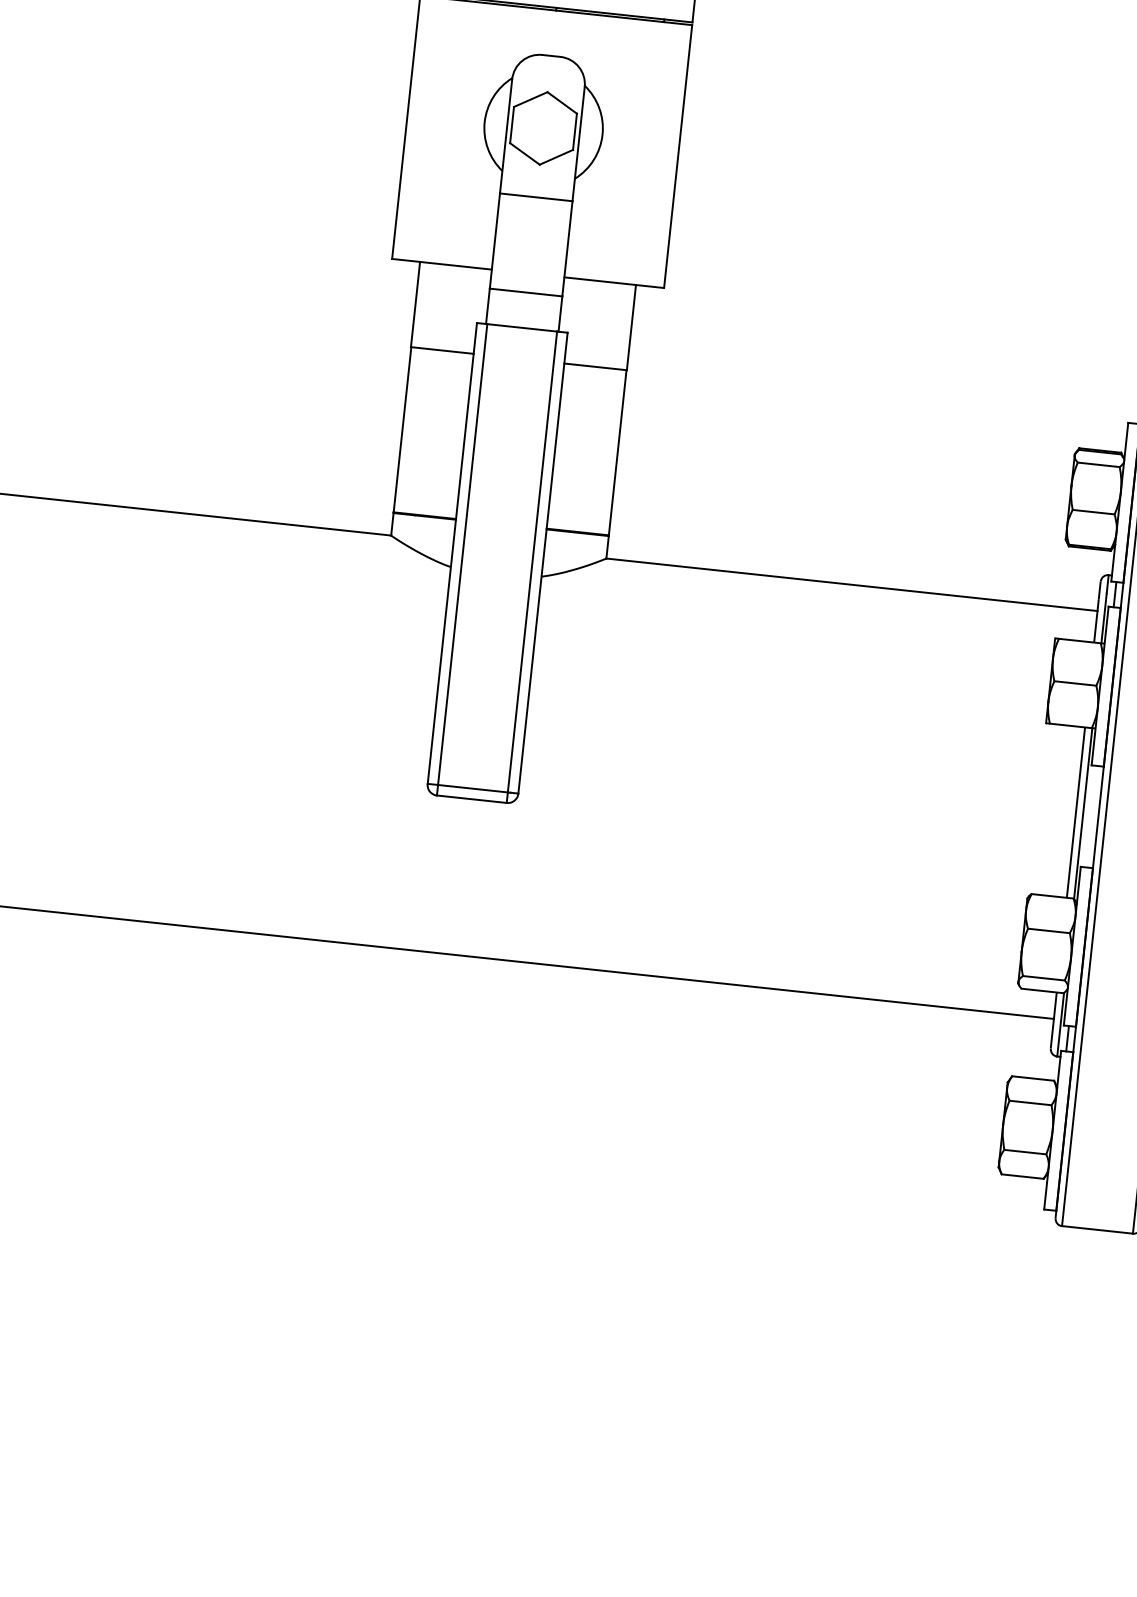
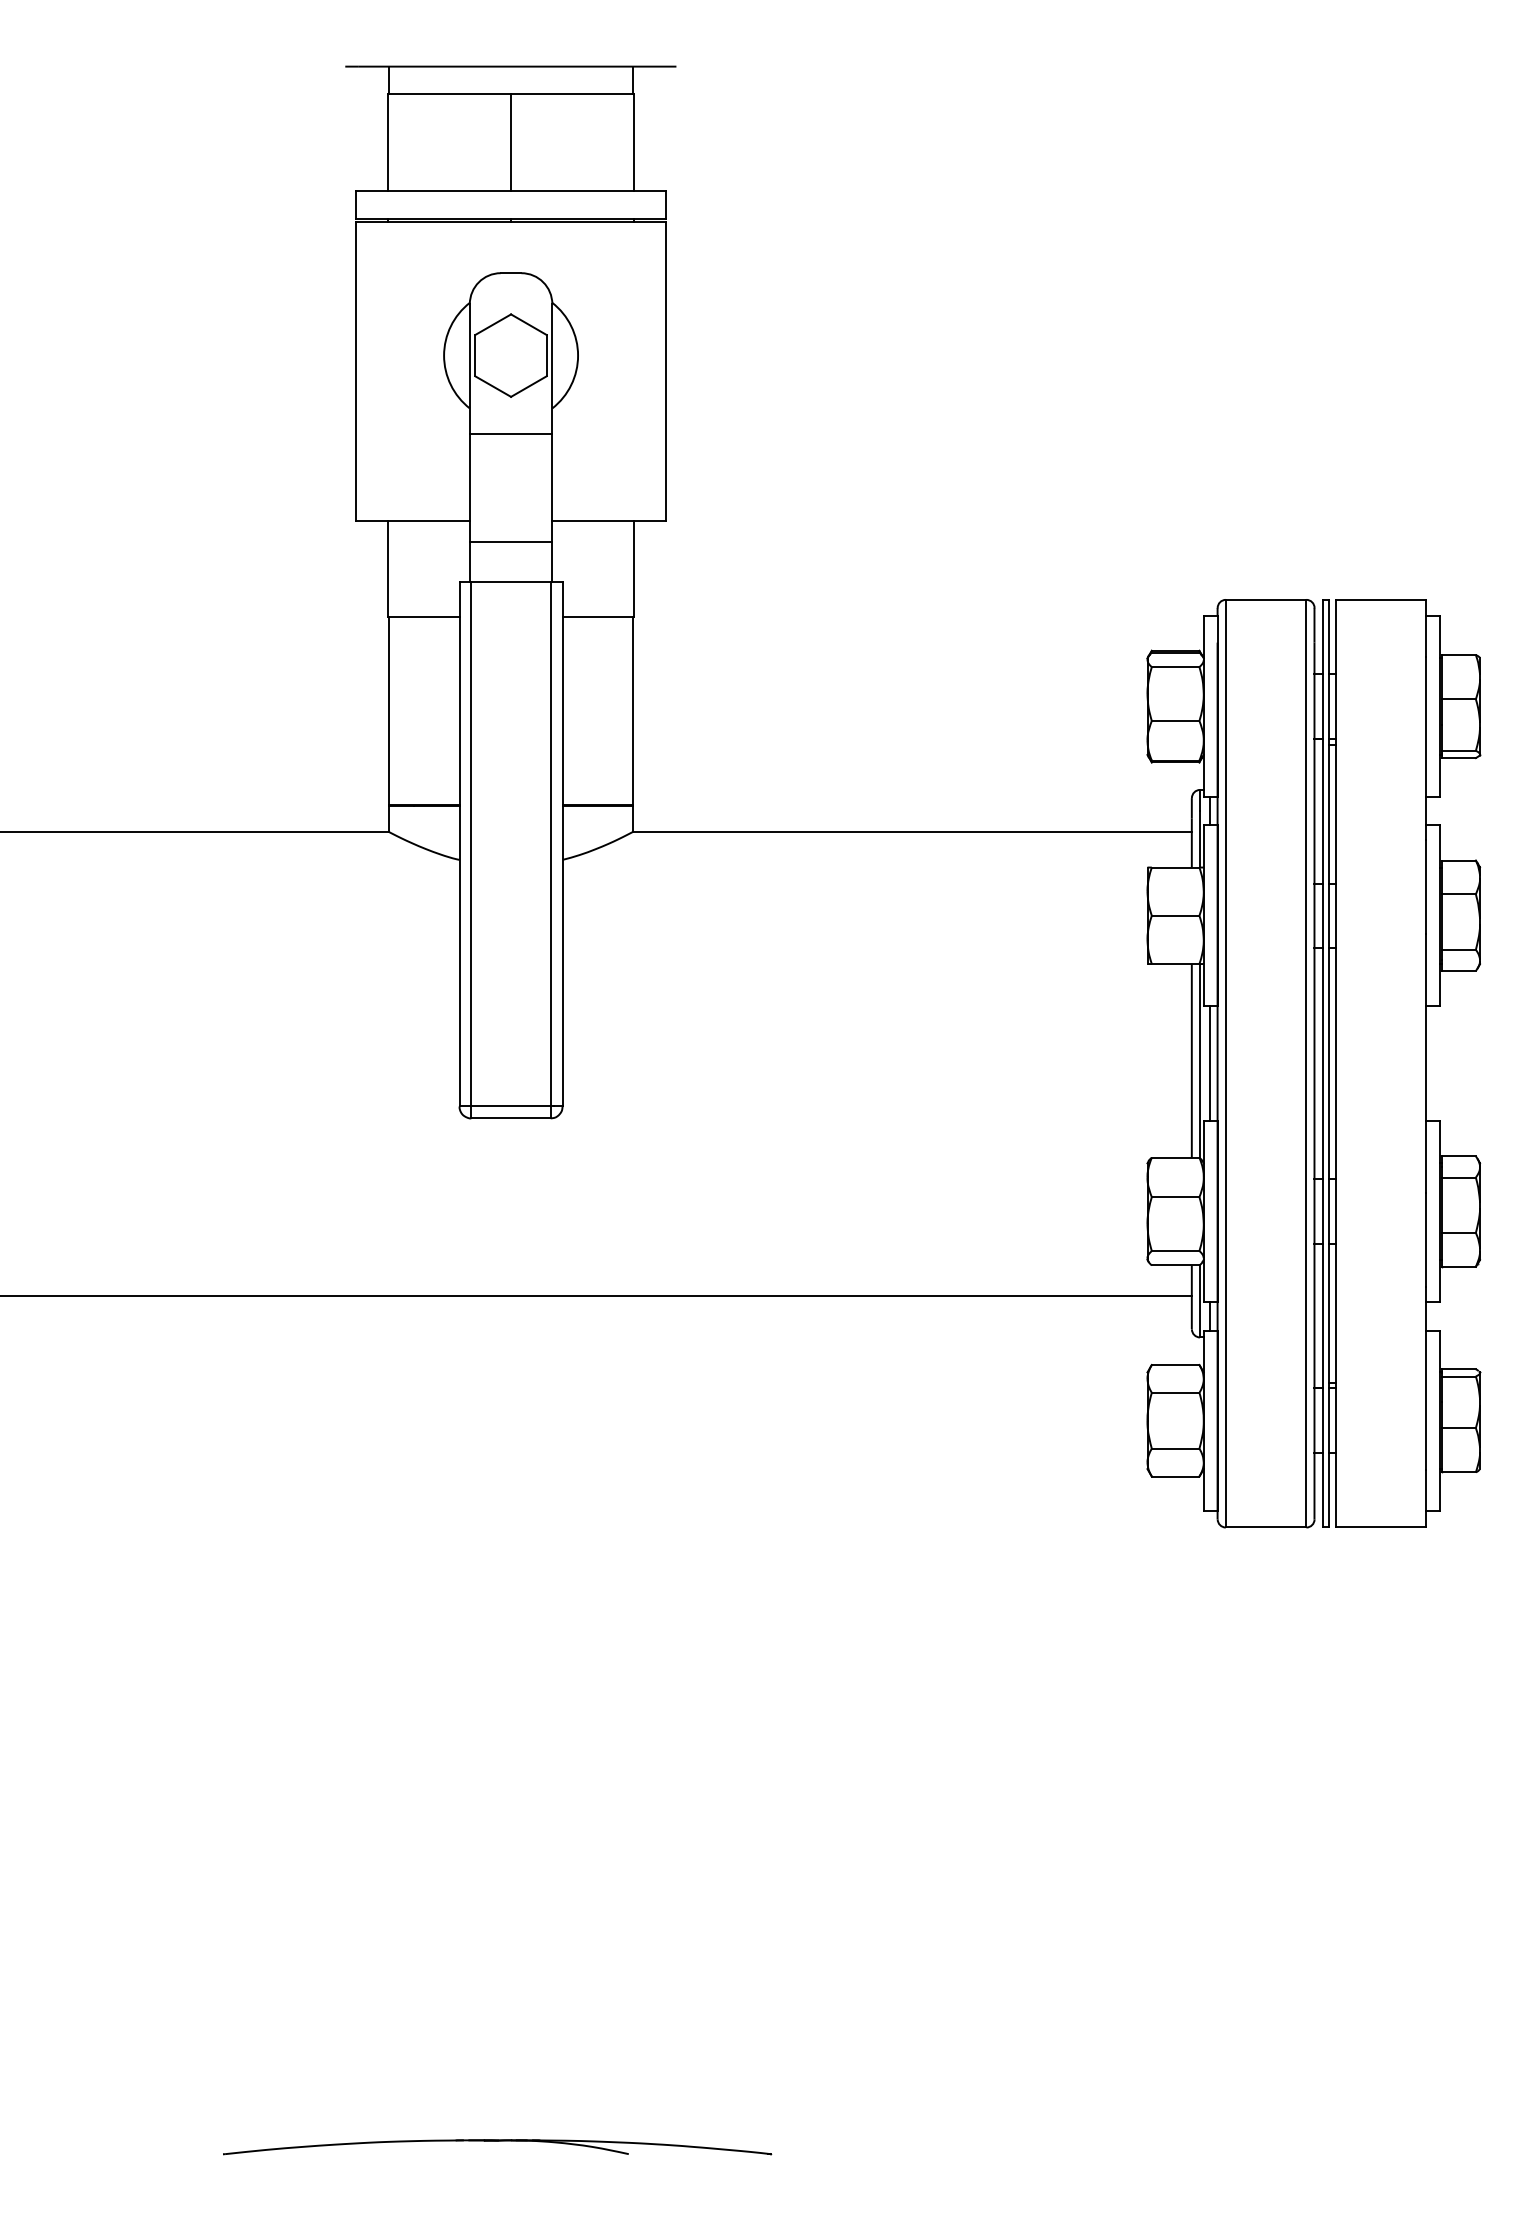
line: (1091, 816) -> (1209, 1063), added

